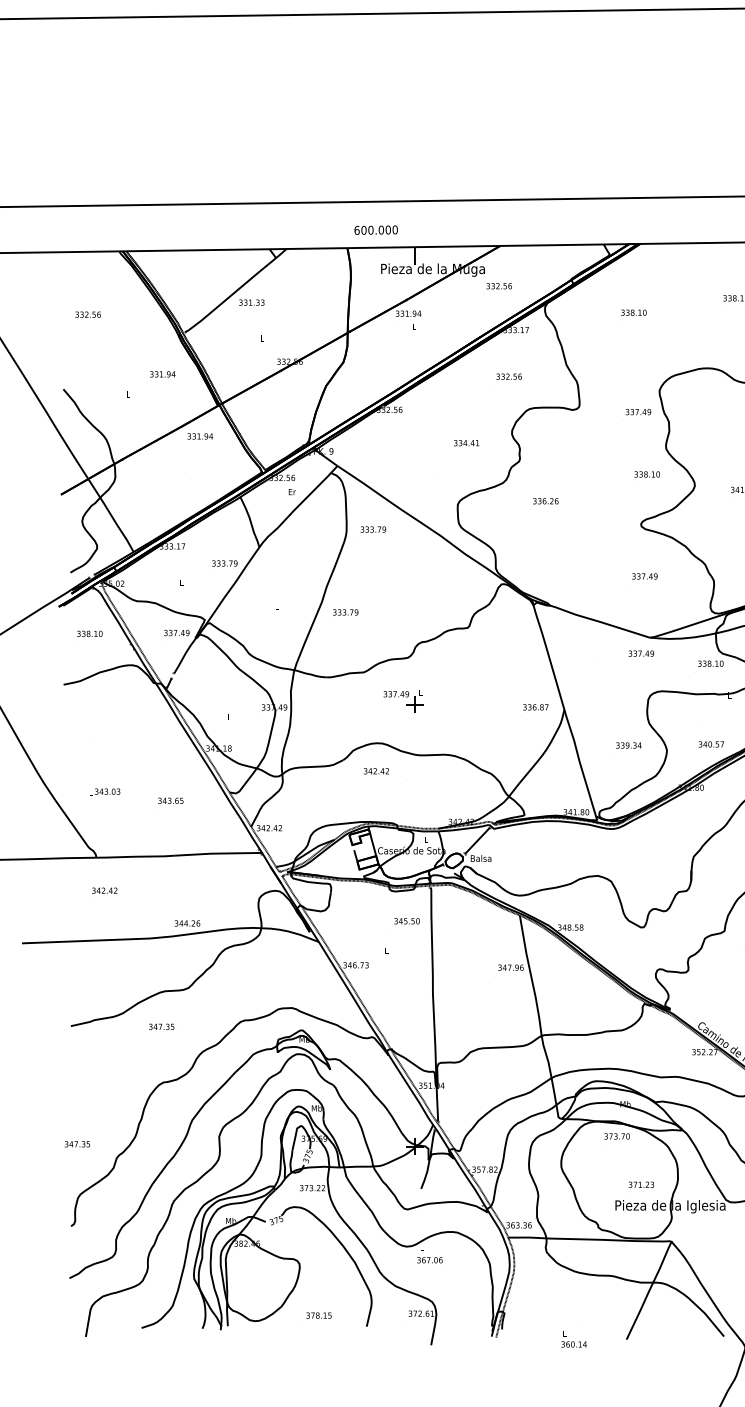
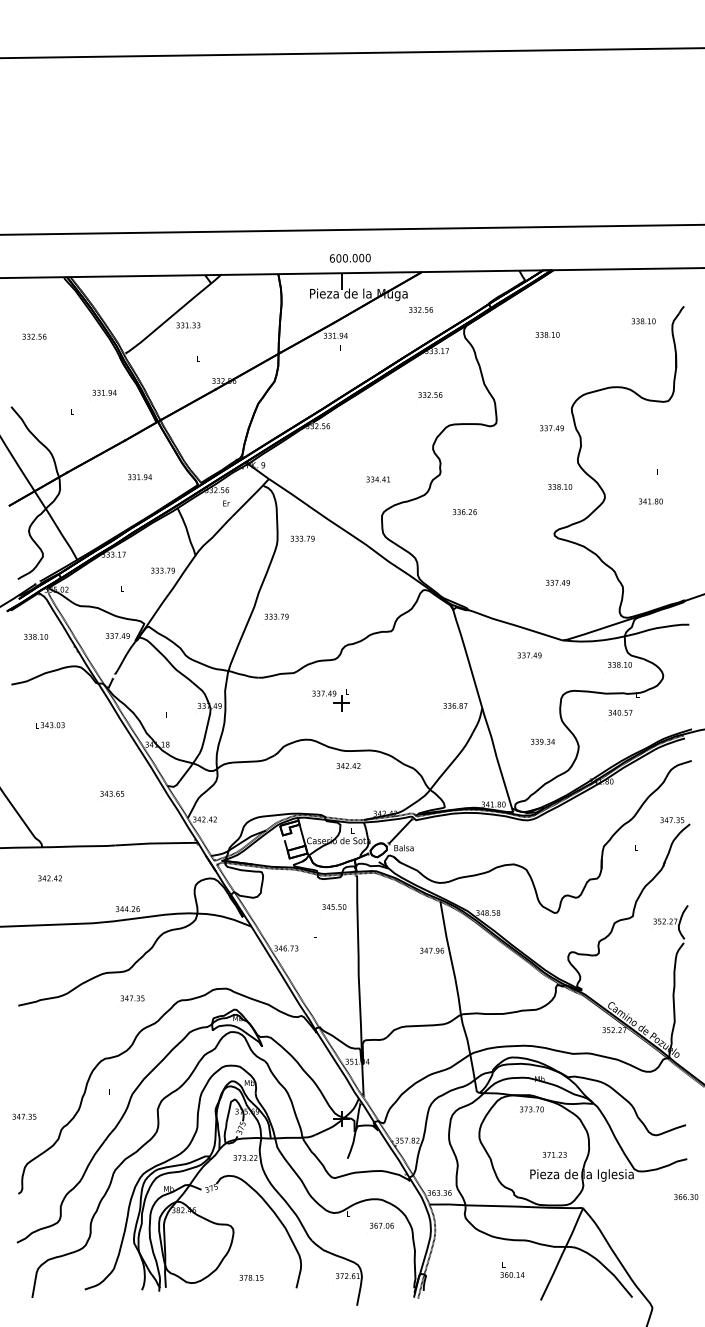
text: (375, 229) -> (349, 257), moved
text: (199, 436) -> (139, 477), moved
text: (465, 443) -> (377, 479), moved
text: (641, 653) -> (529, 655), moved
text: (711, 744) -> (620, 712), moved
text: (376, 770) -> (348, 765), moved
text: (105, 791) -> (50, 725), moved
text: (161, 1027) -> (132, 998), moved
text: (429, 1259) -> (381, 1225), moved
text: (574, 1338) -> (512, 1269), moved

